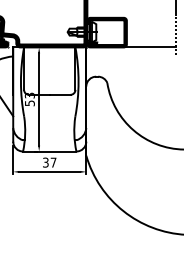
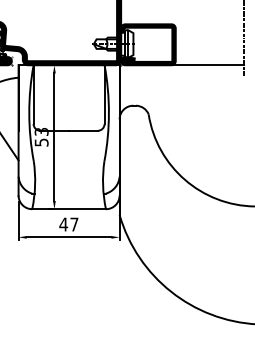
text: (45, 162) -> (63, 224), 37 -> 47

